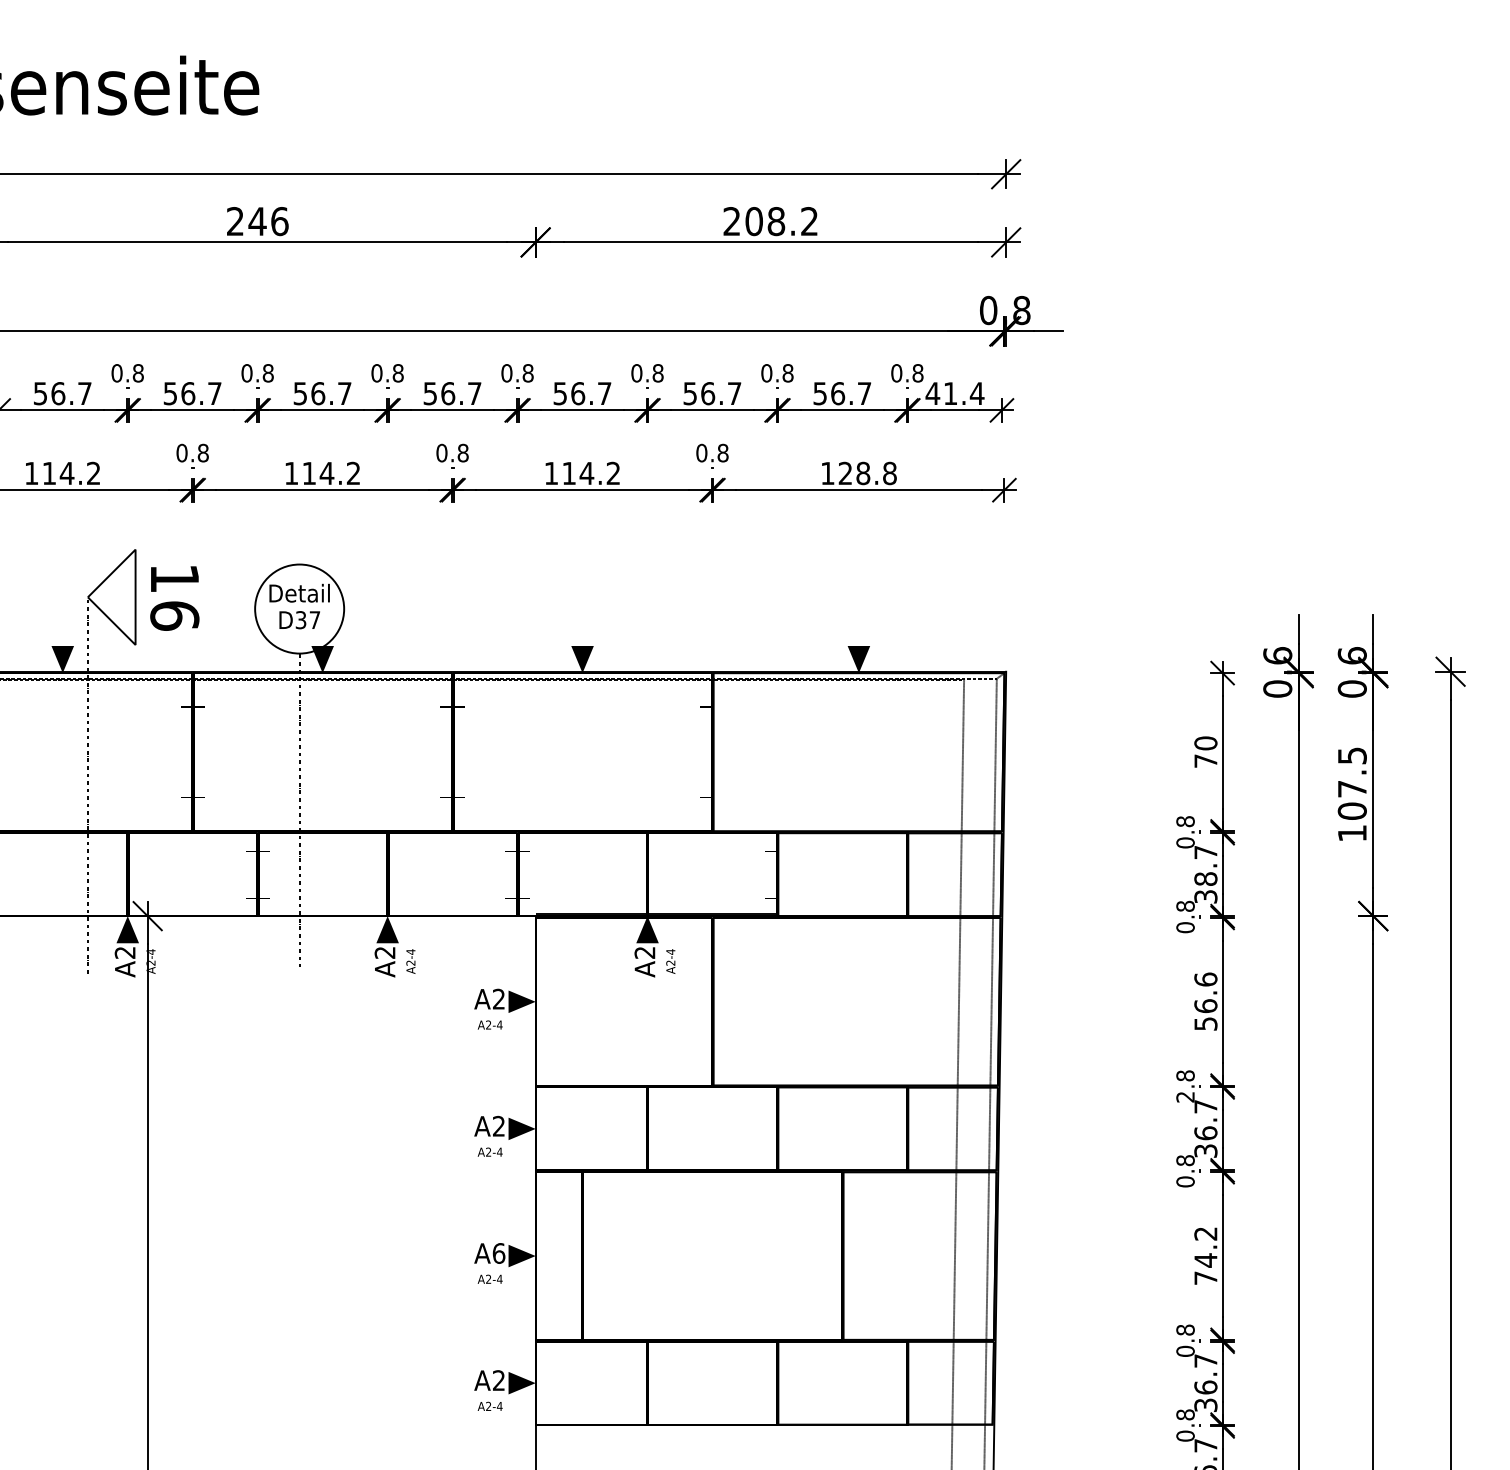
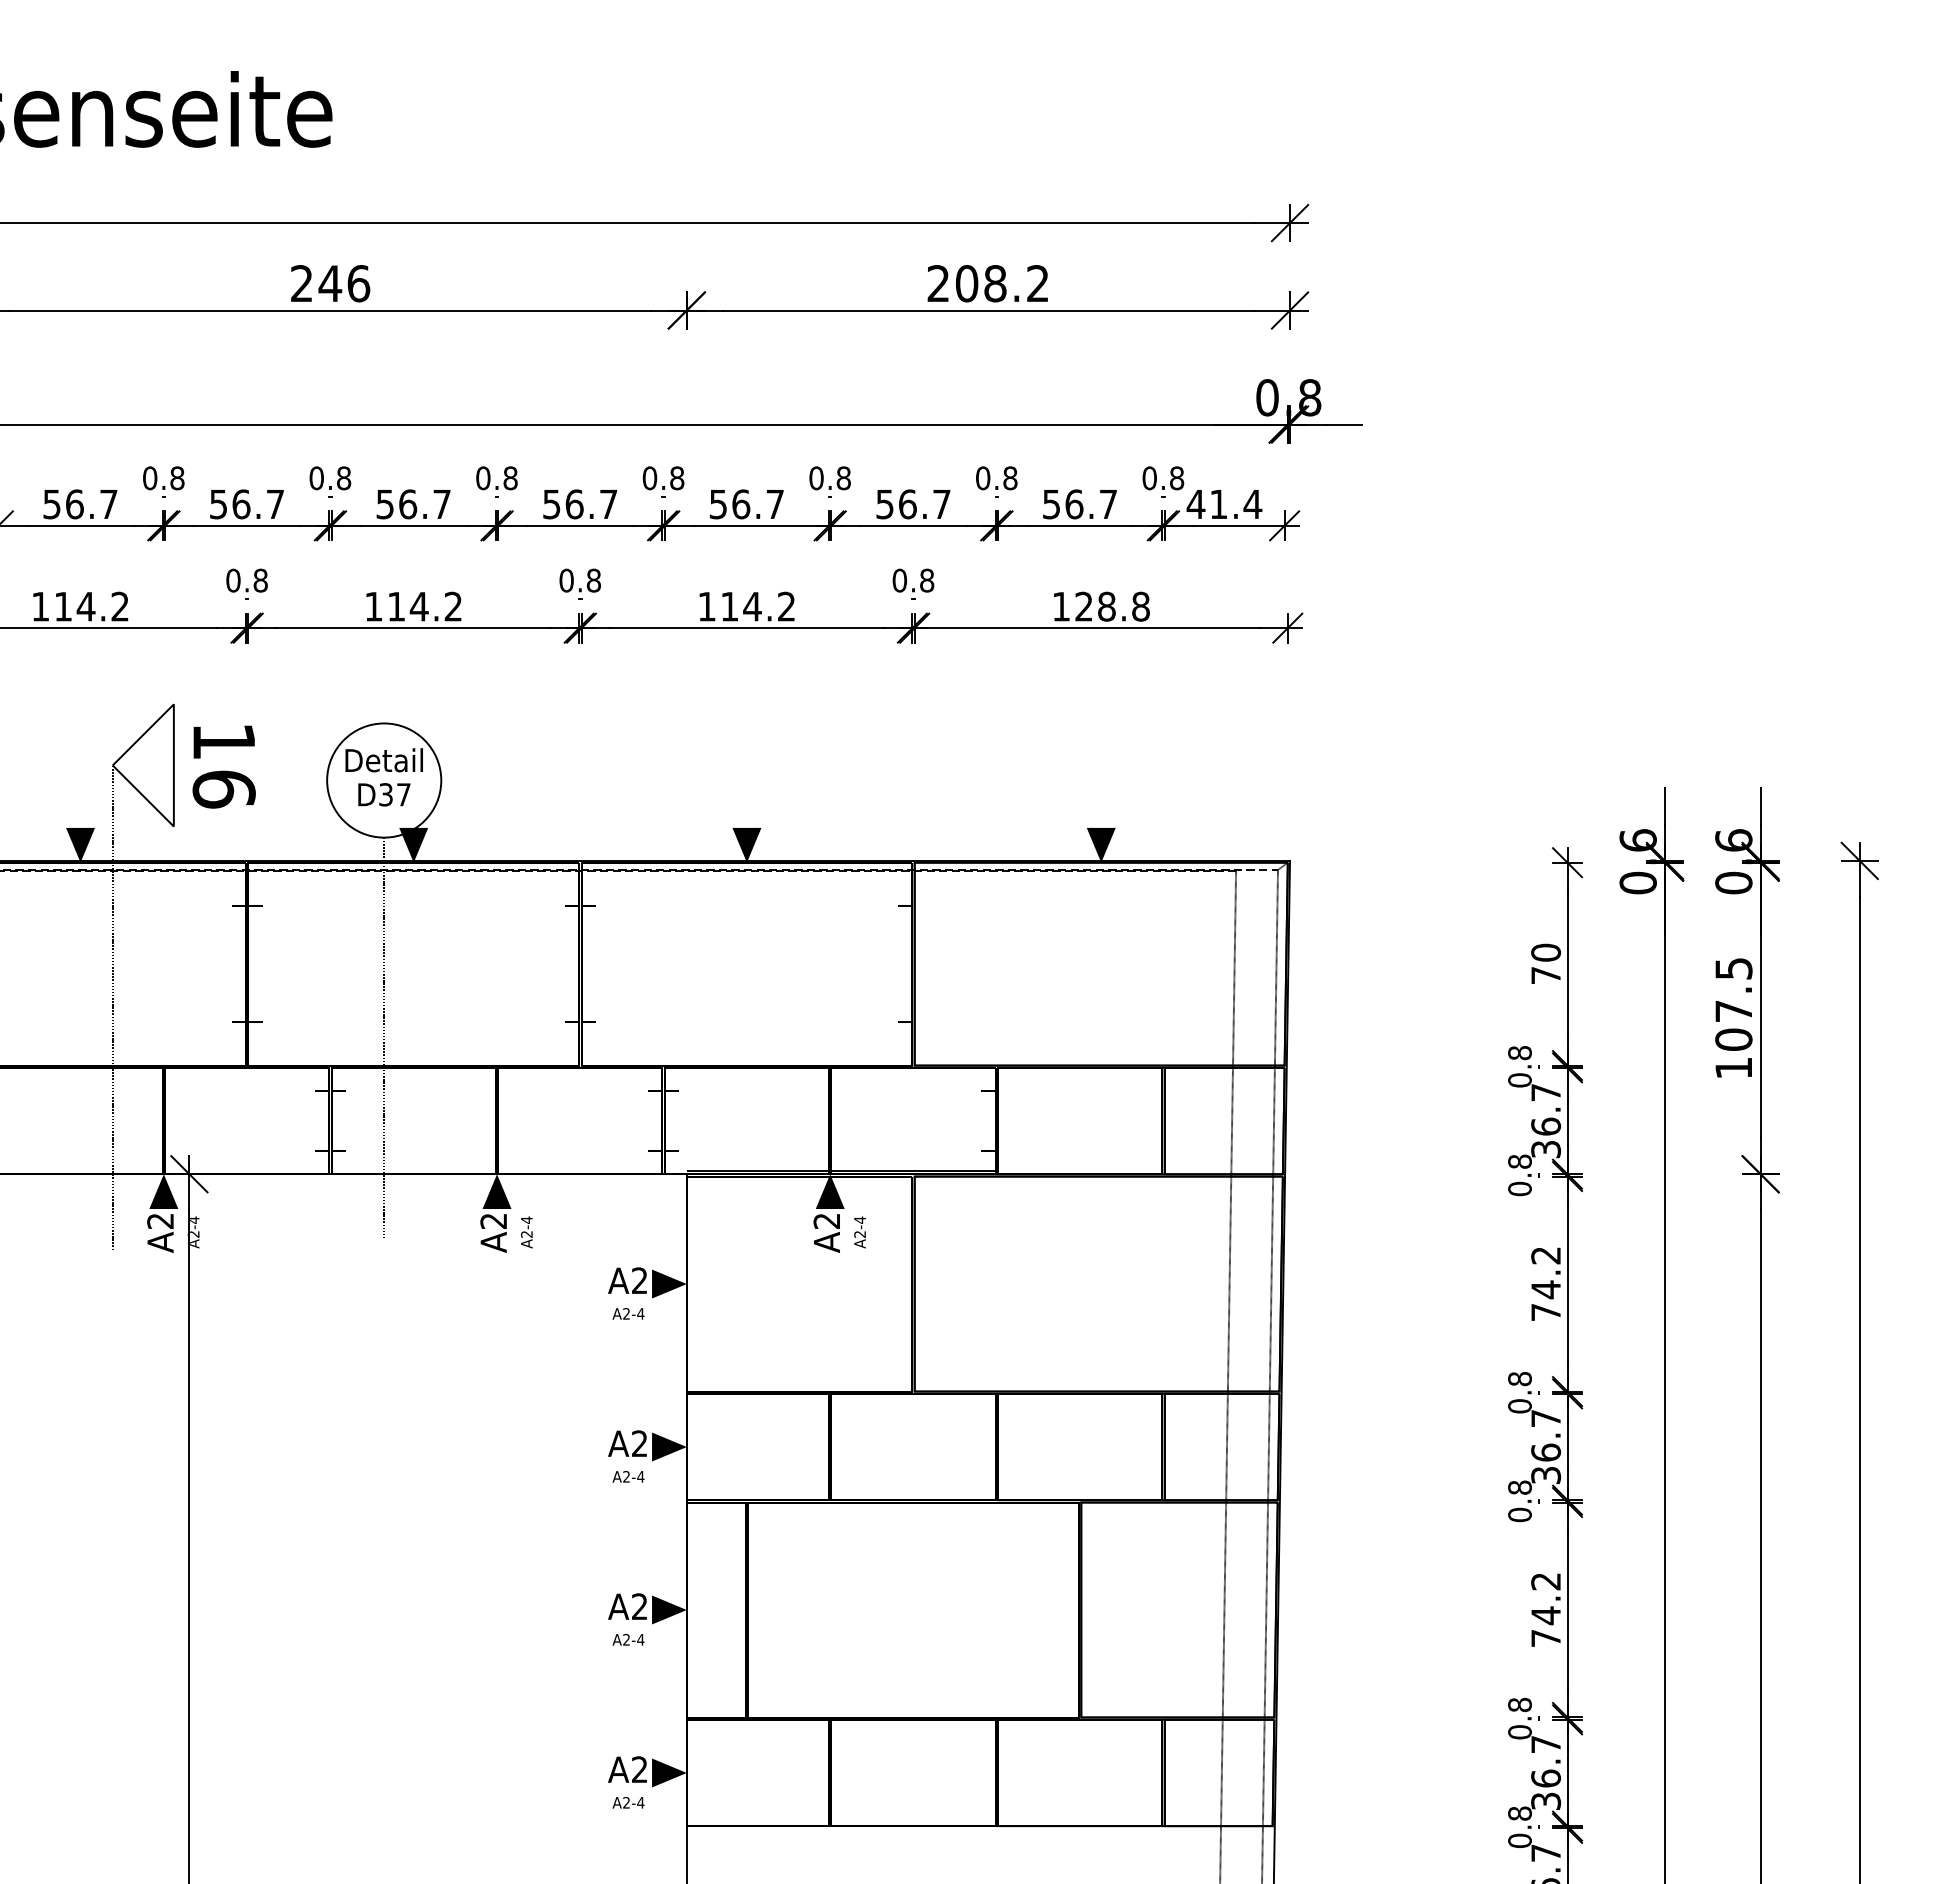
text: (1205, 878) -> (1545, 1126), 38.7 -> 36.7
text: (1206, 1001) -> (1546, 1283), 56.6 -> 74.2
text: (1185, 1097) -> (1519, 1406), 2.8 -> 0.8
text: (498, 1253) -> (639, 1606), A6 -> A2

